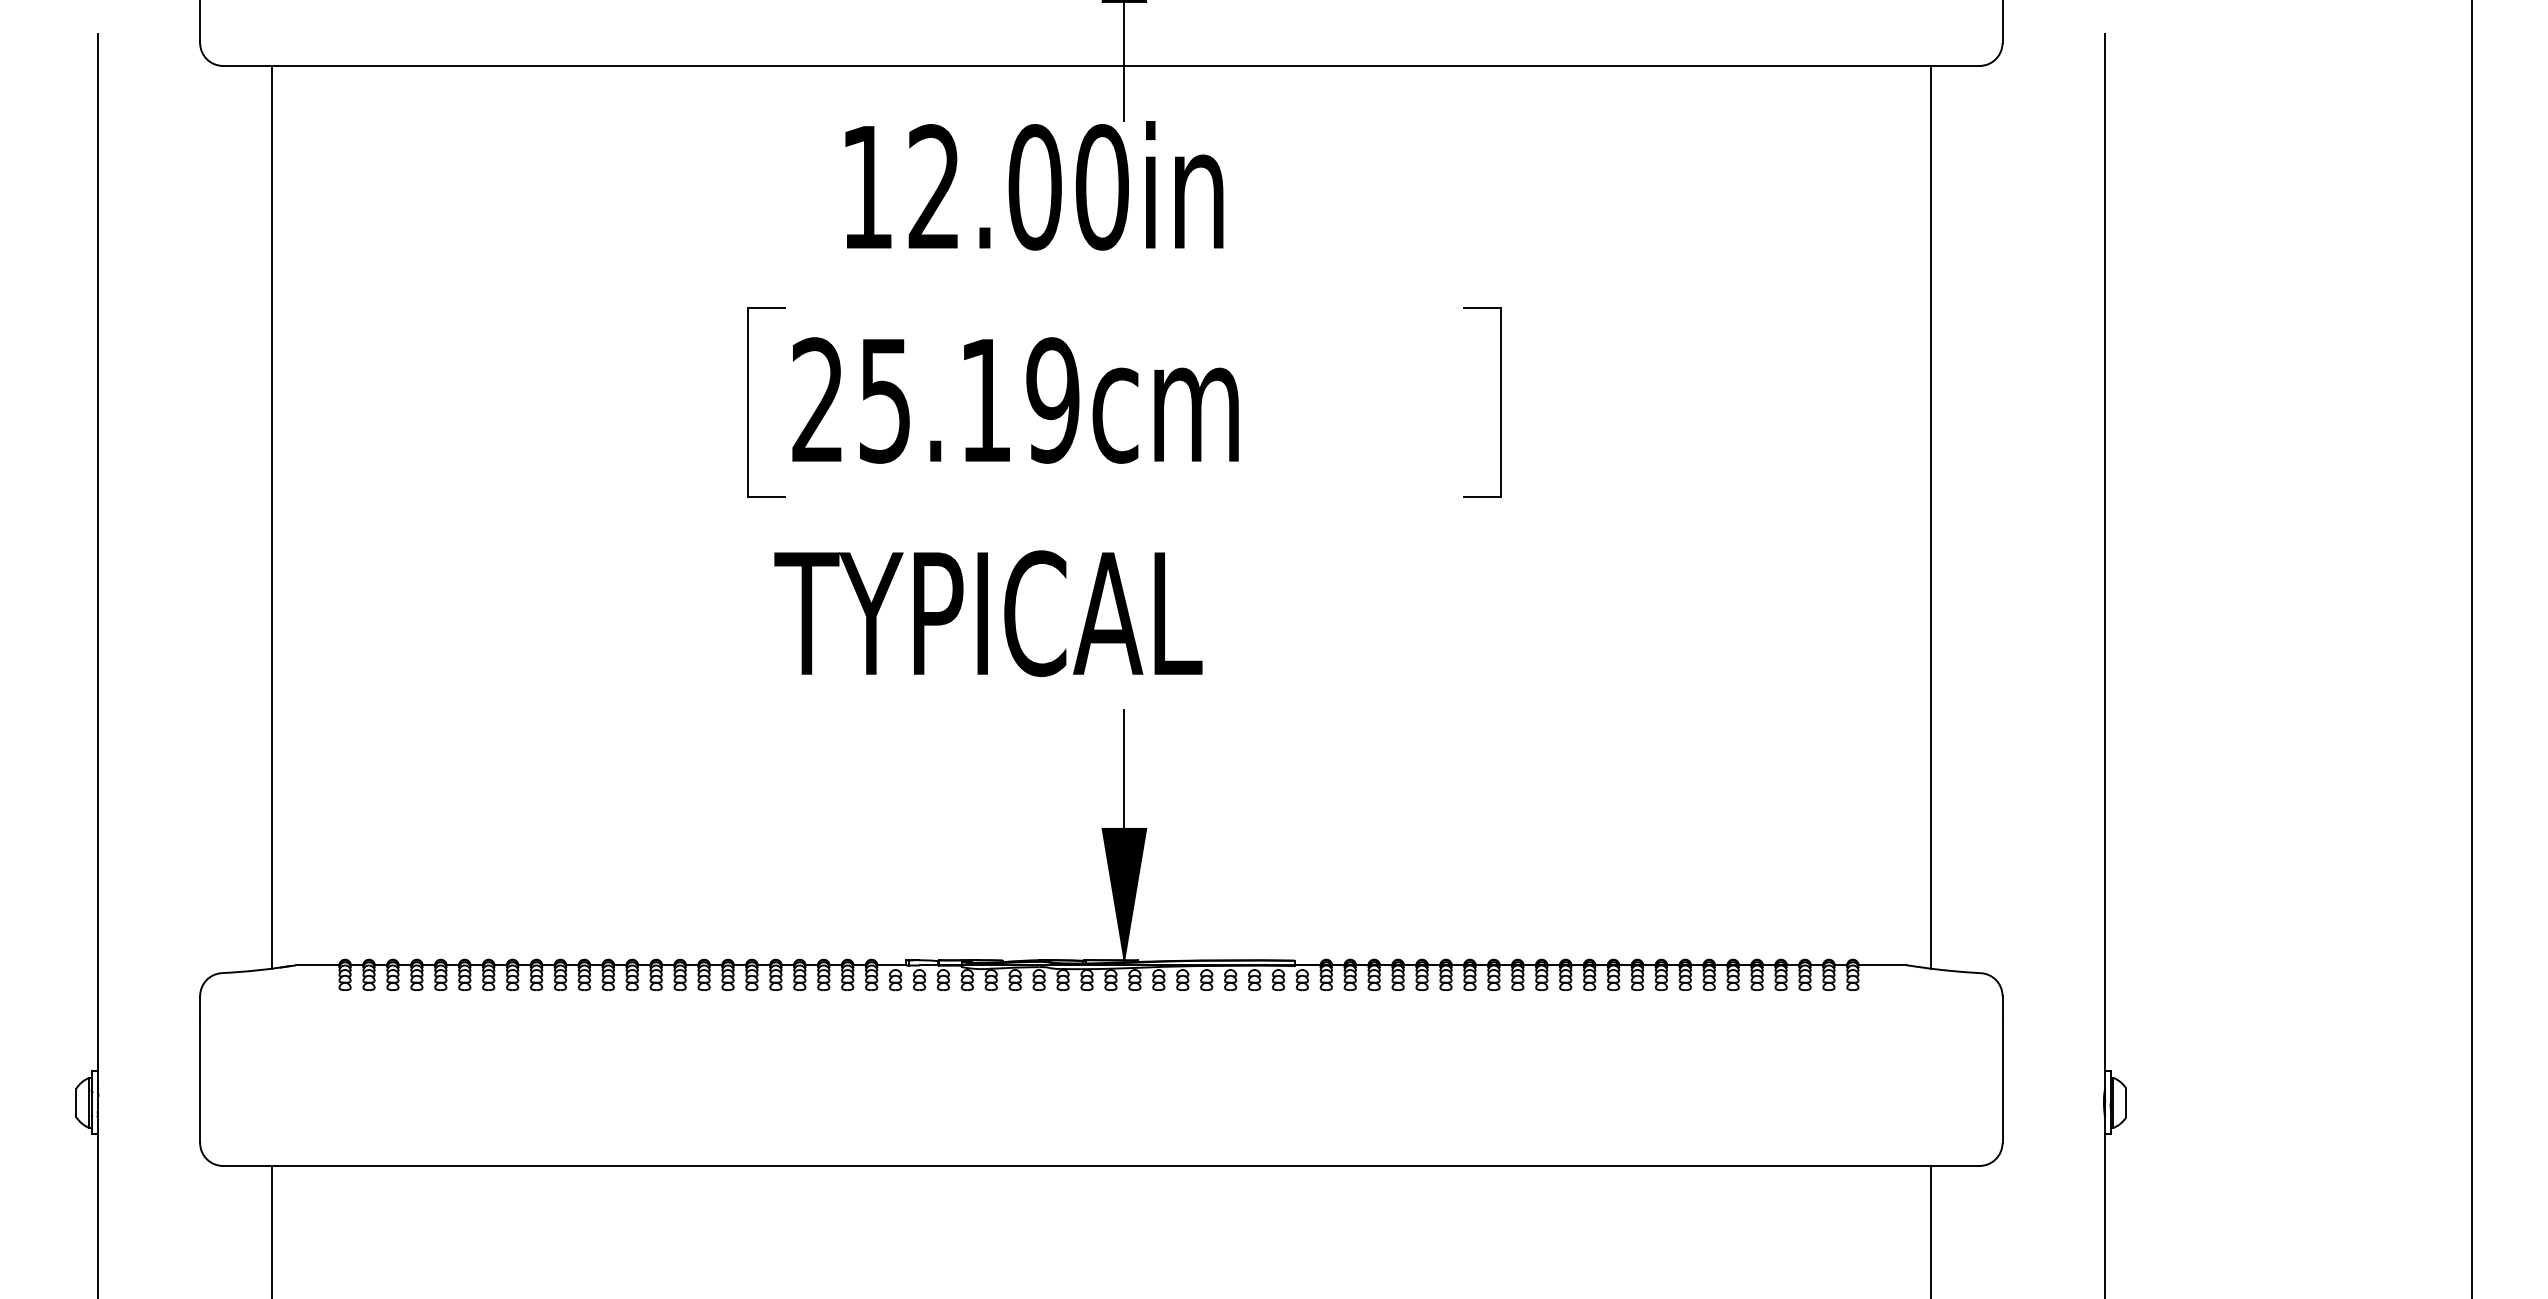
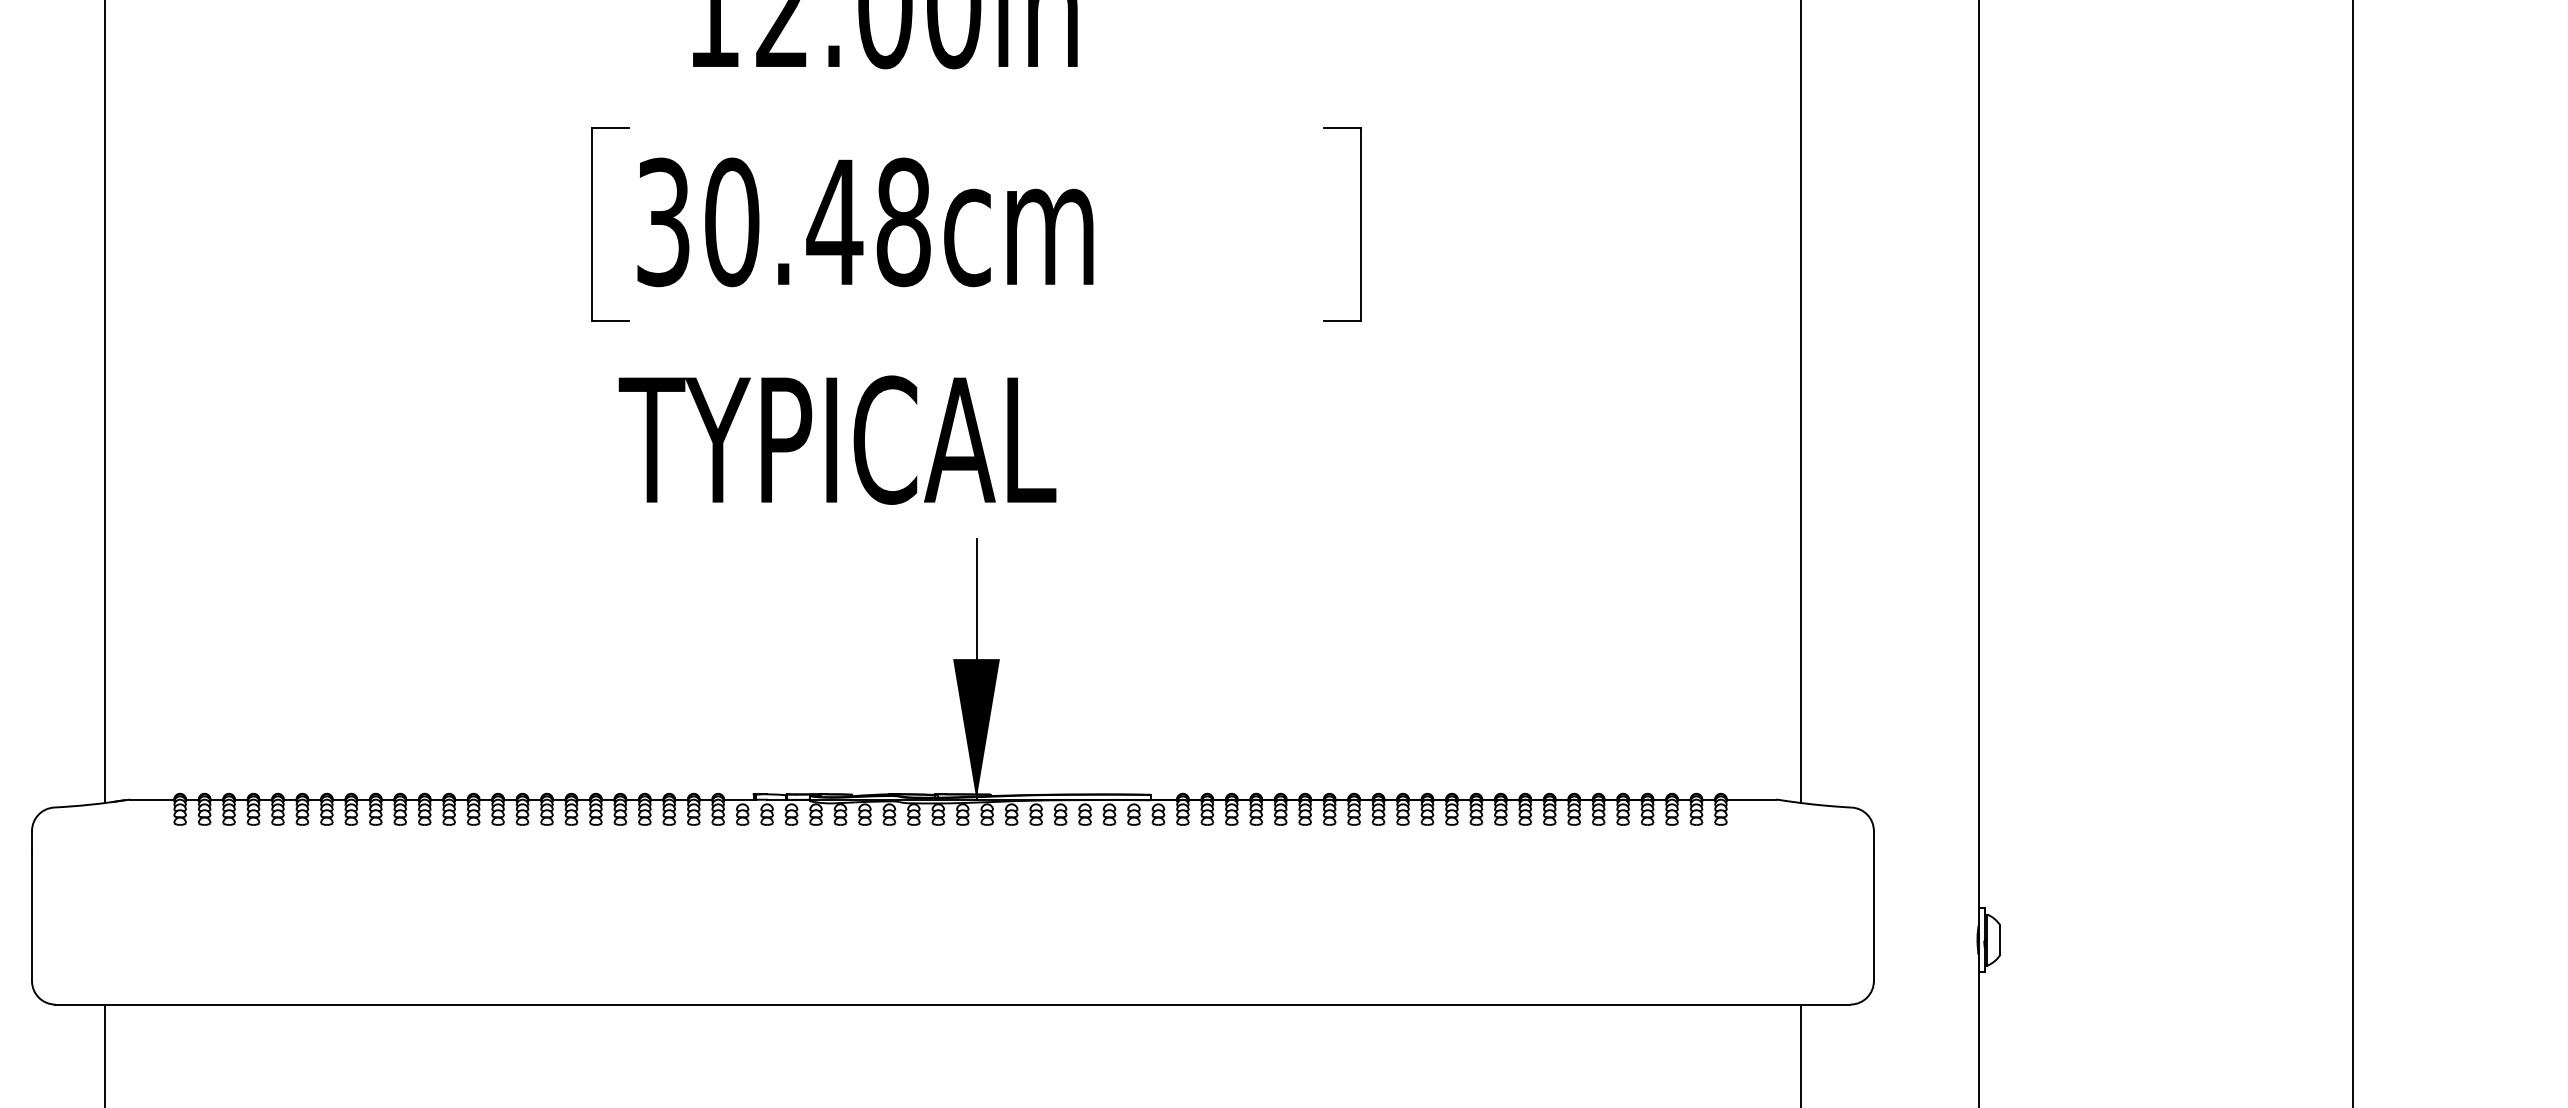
text: (935, 400) -> (783, 222), 25.19cm -> 30.48cm

